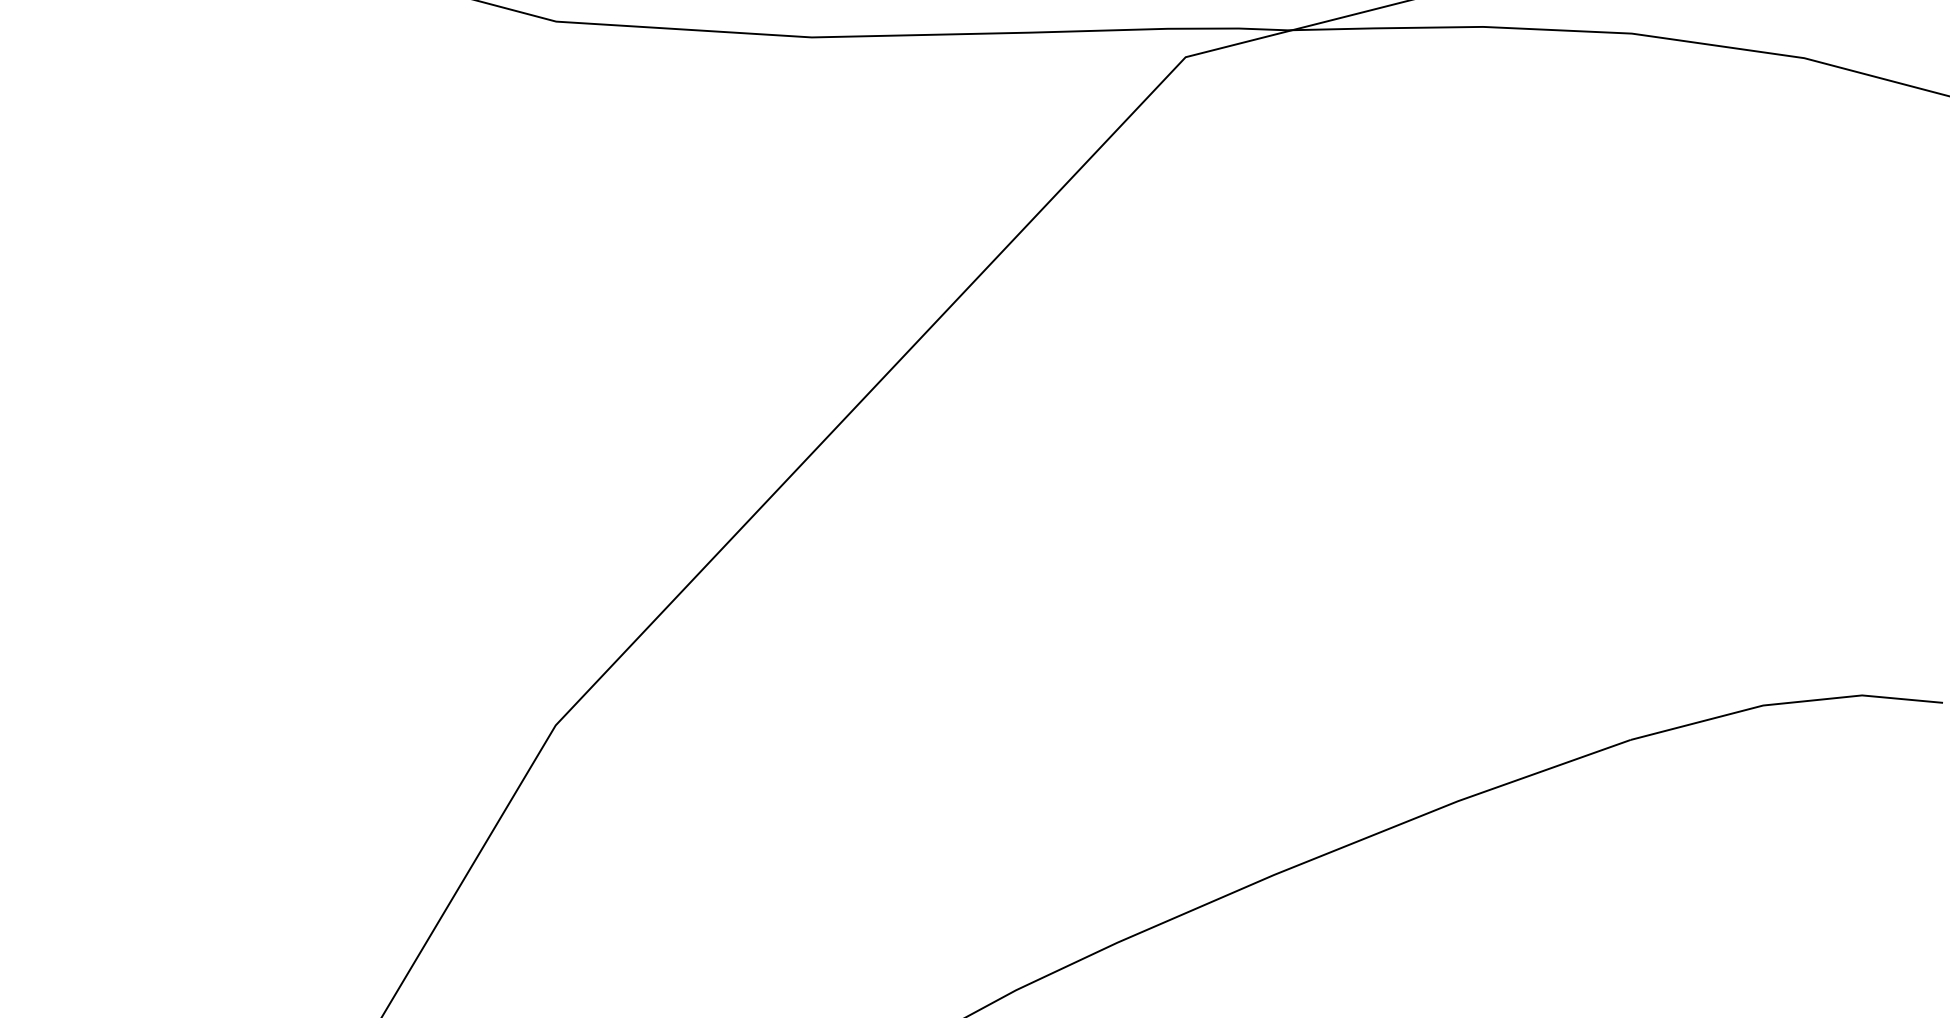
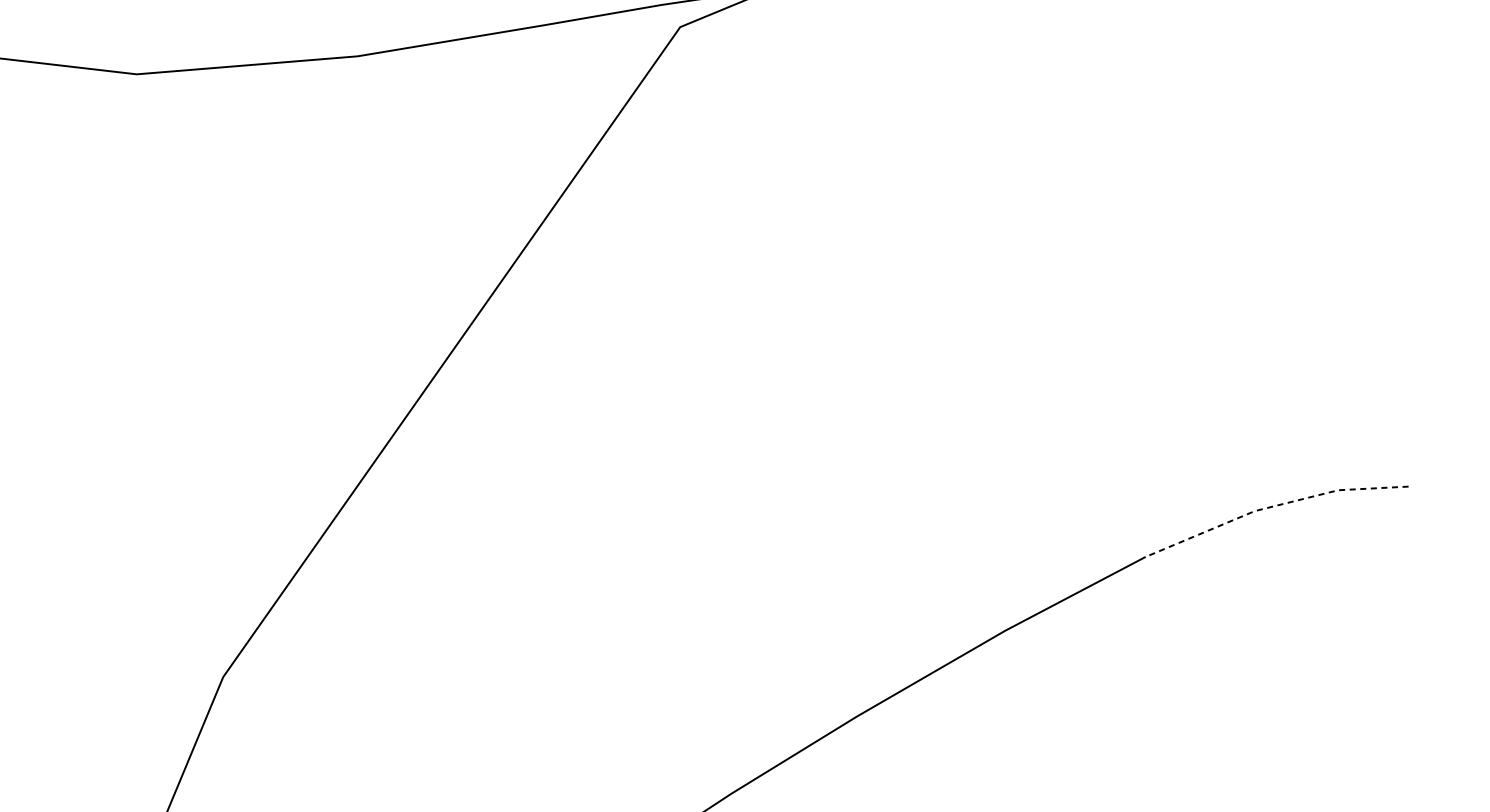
line: (1784, 703) -> (1272, 506), solid -> dashed

